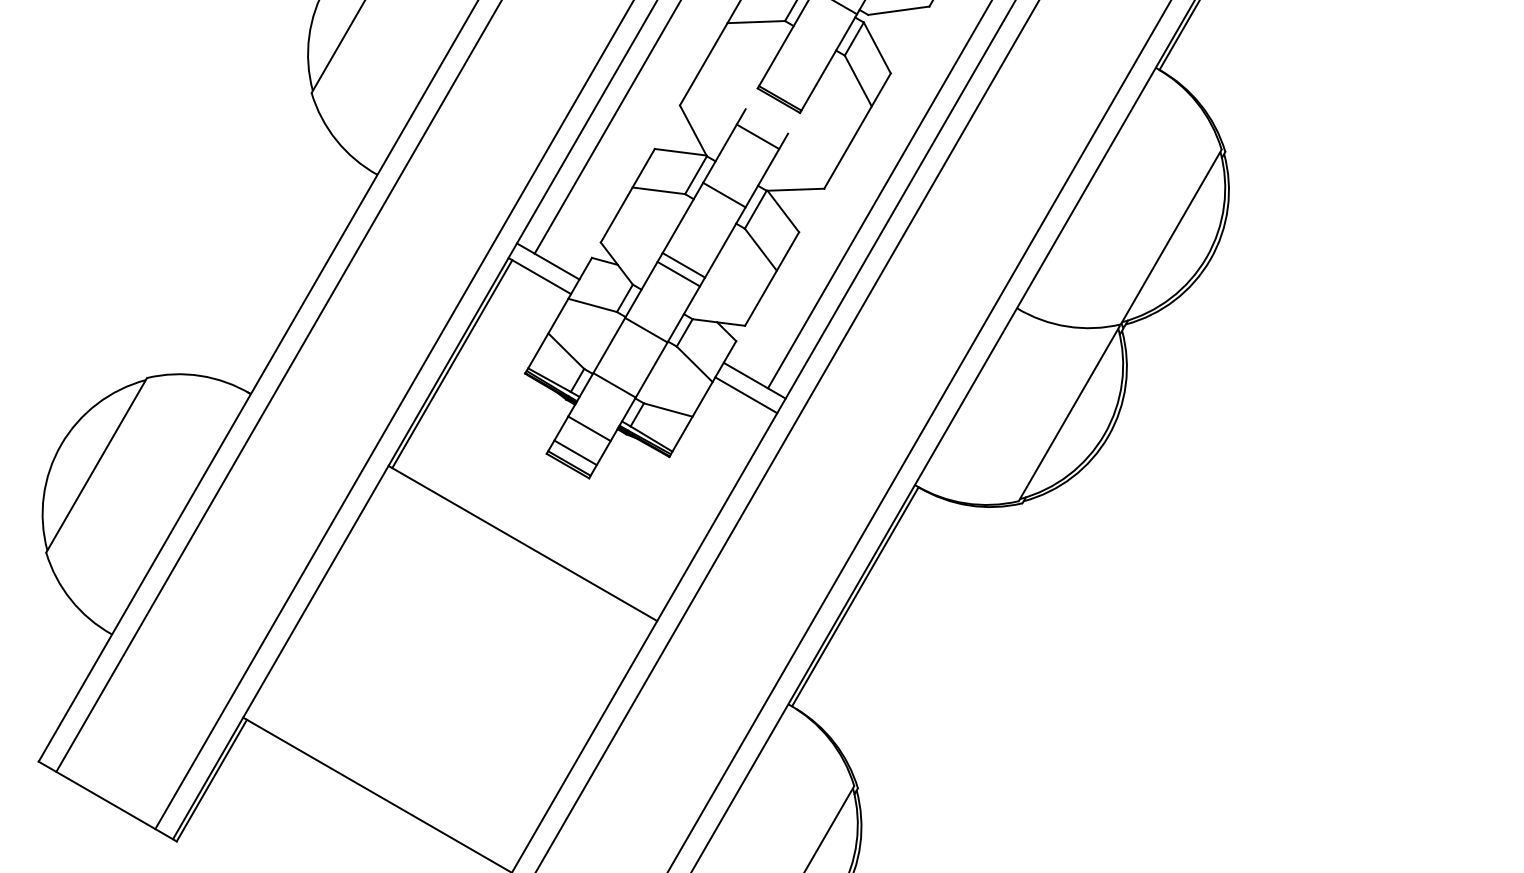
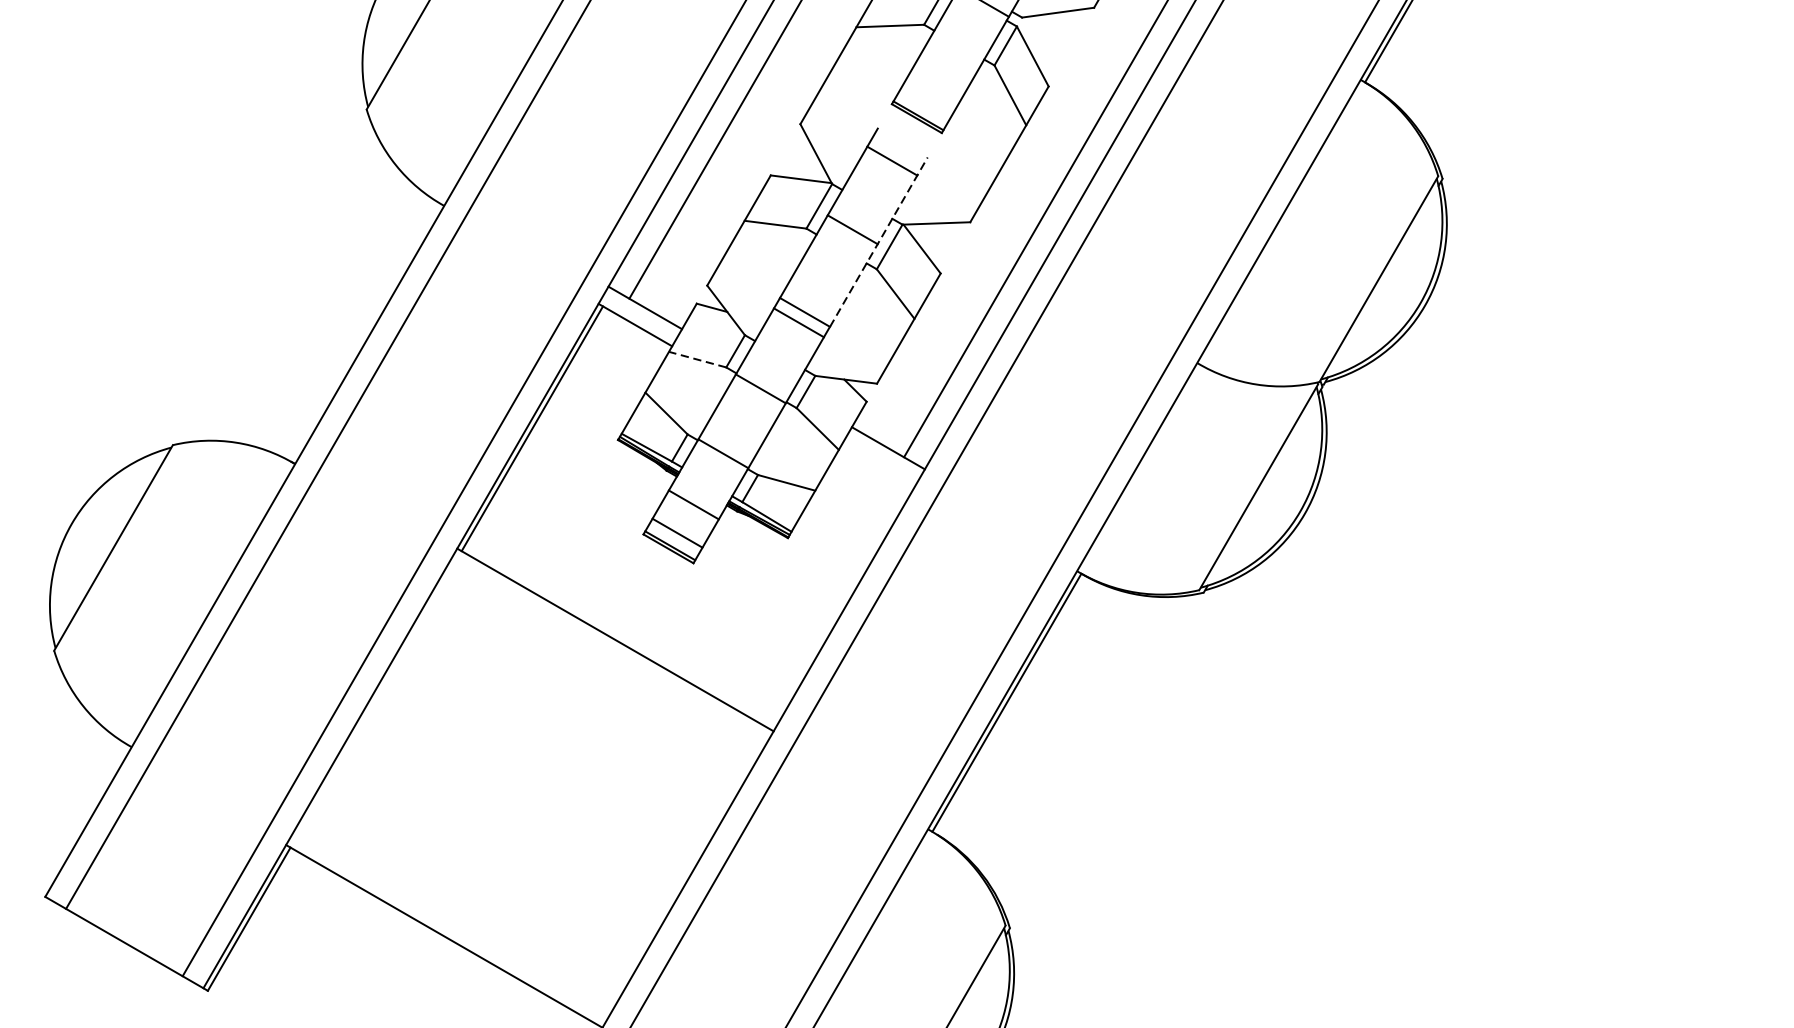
line: (746, 205) -> (878, 241), solid -> dashed
line: (592, 305) -> (697, 359), solid -> dashed
line: (746, 395) -> (878, 465), removed

